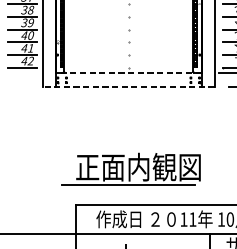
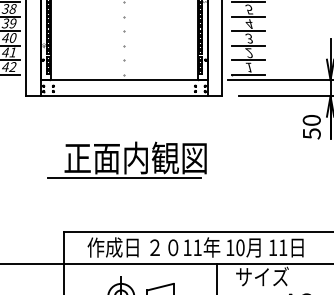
line: (127, 72) -> (123, 80), dashed -> solid
line: (127, 86) -> (123, 96), dashed -> solid
part: (130, 168) -> (126, 159), moved

